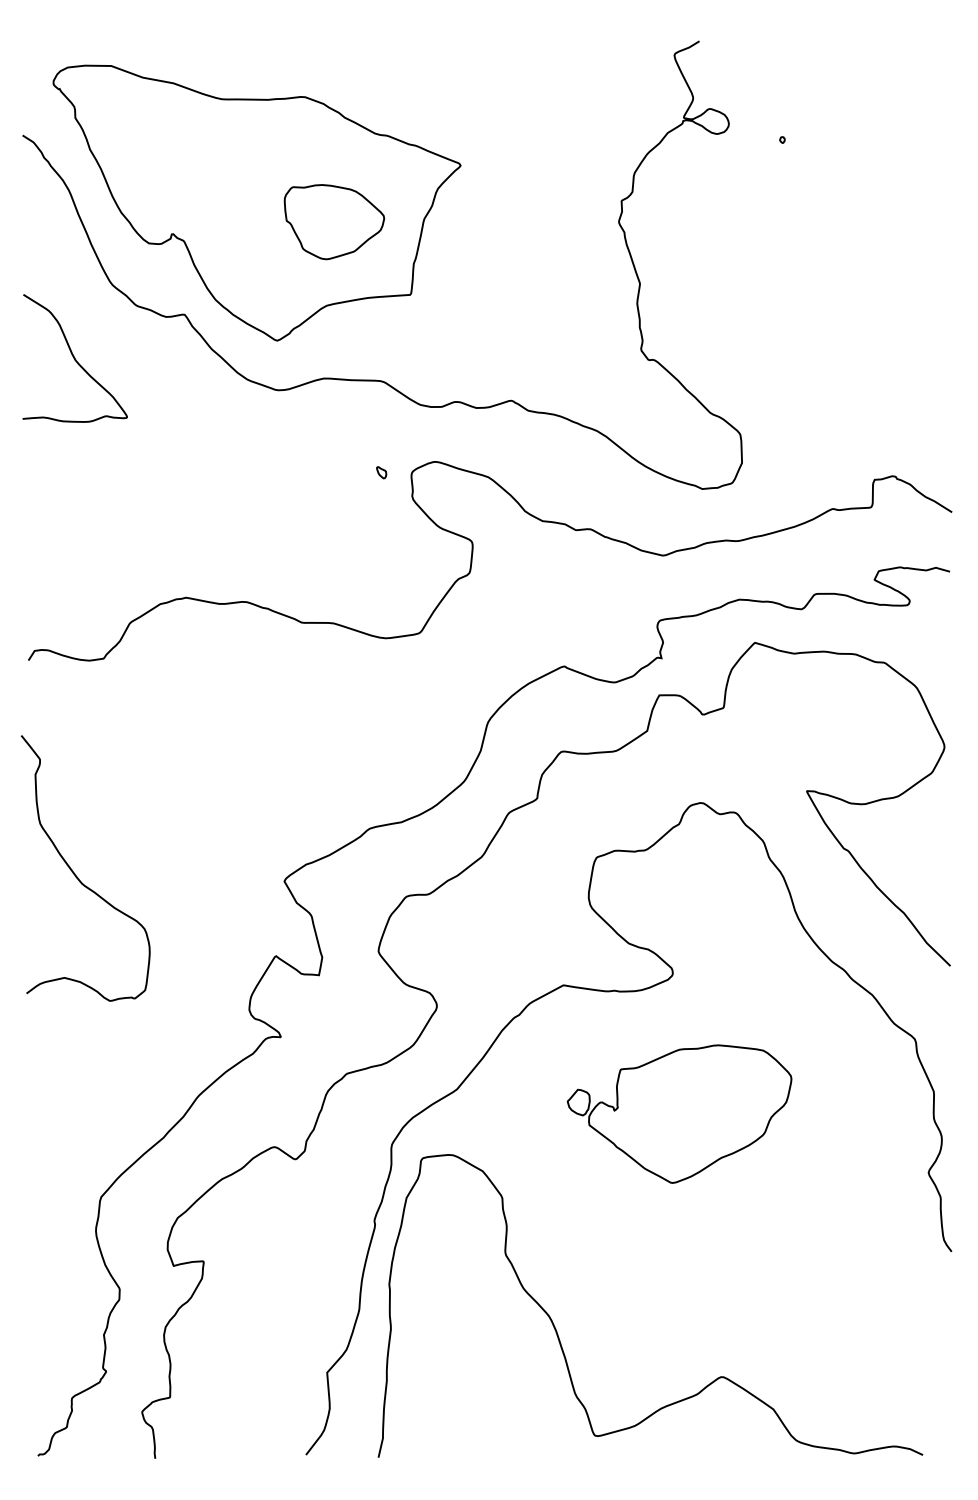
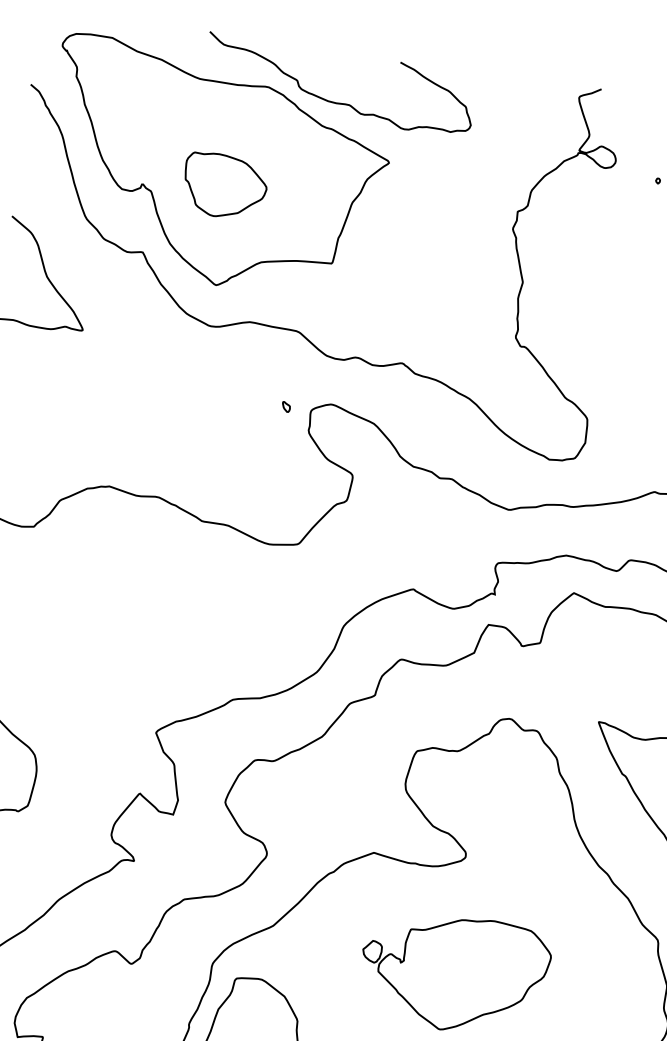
curve: (383, 102) -> (332, 101), added
part: (334, 222) -> (224, 186), moved

